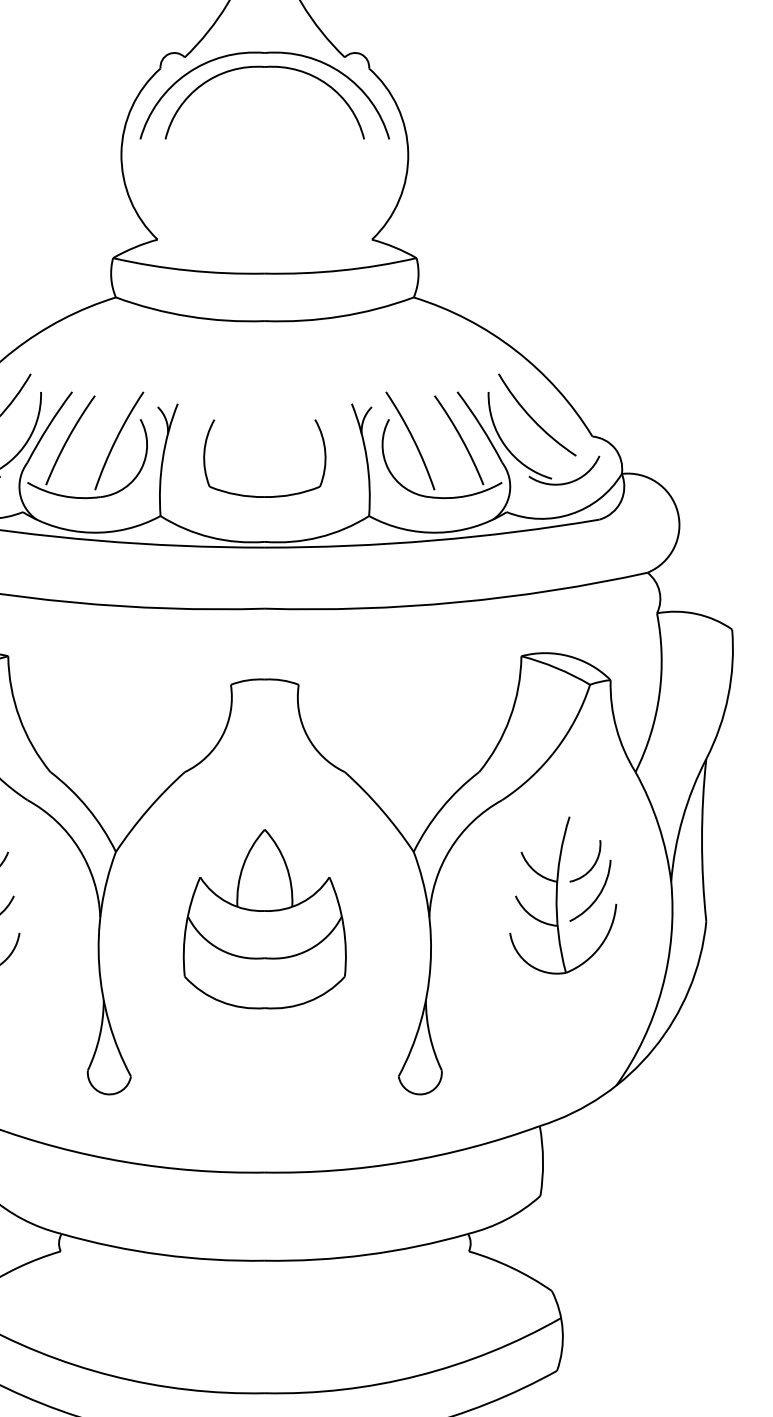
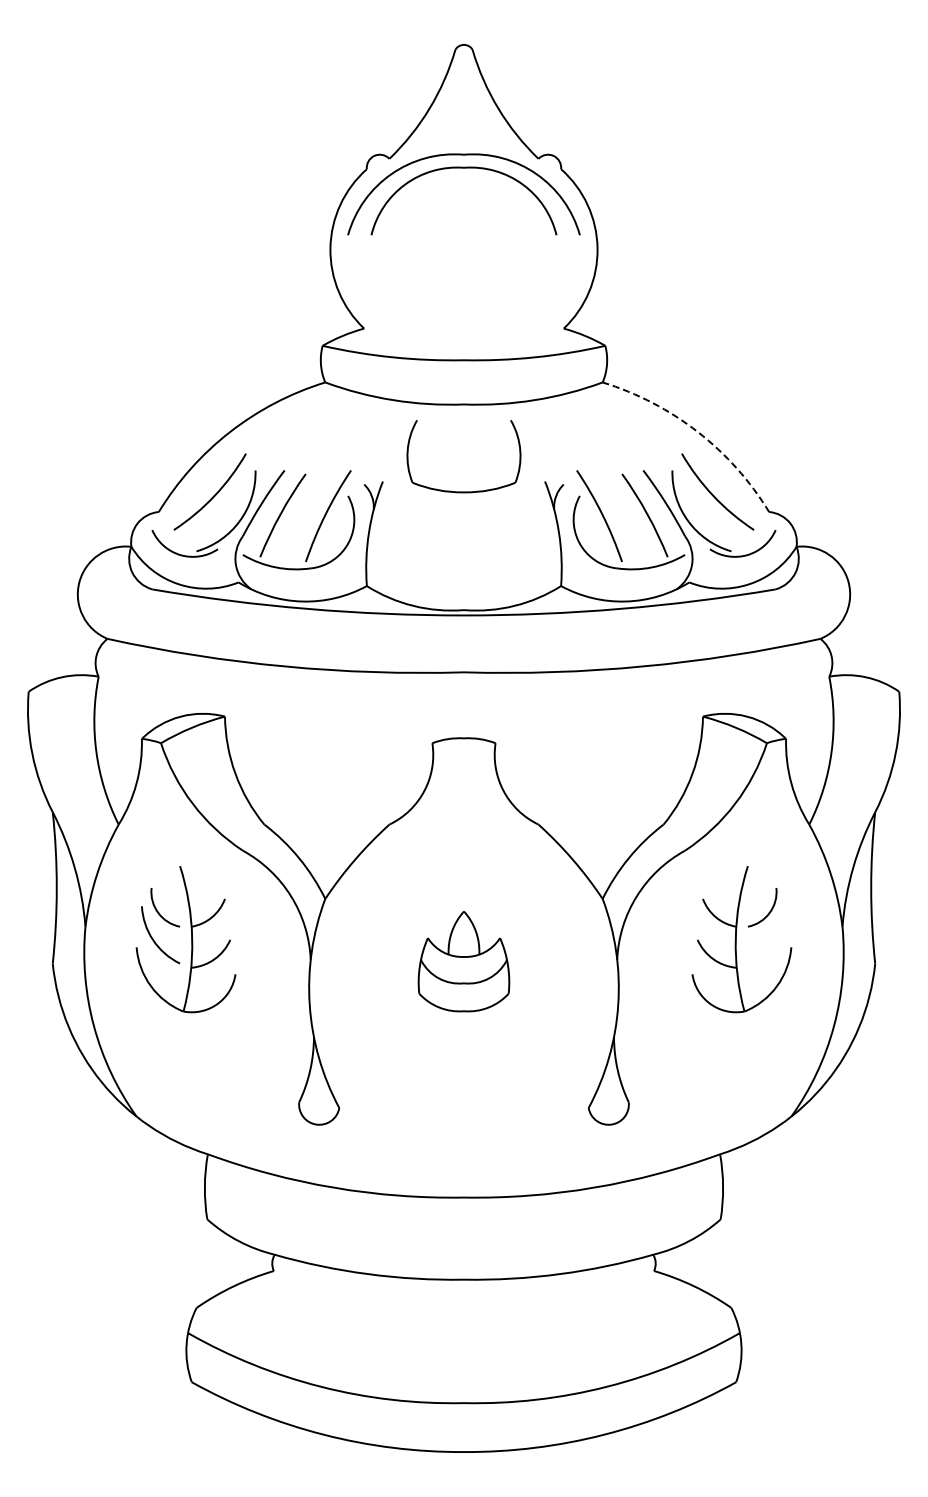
arc: (515, 350) -> (697, 431), solid -> dashed
part: (264, 496) -> (463, 491), moved
arc: (596, 897) -> (772, 941), removed
part: (264, 919) -> (463, 961), size x0.6

